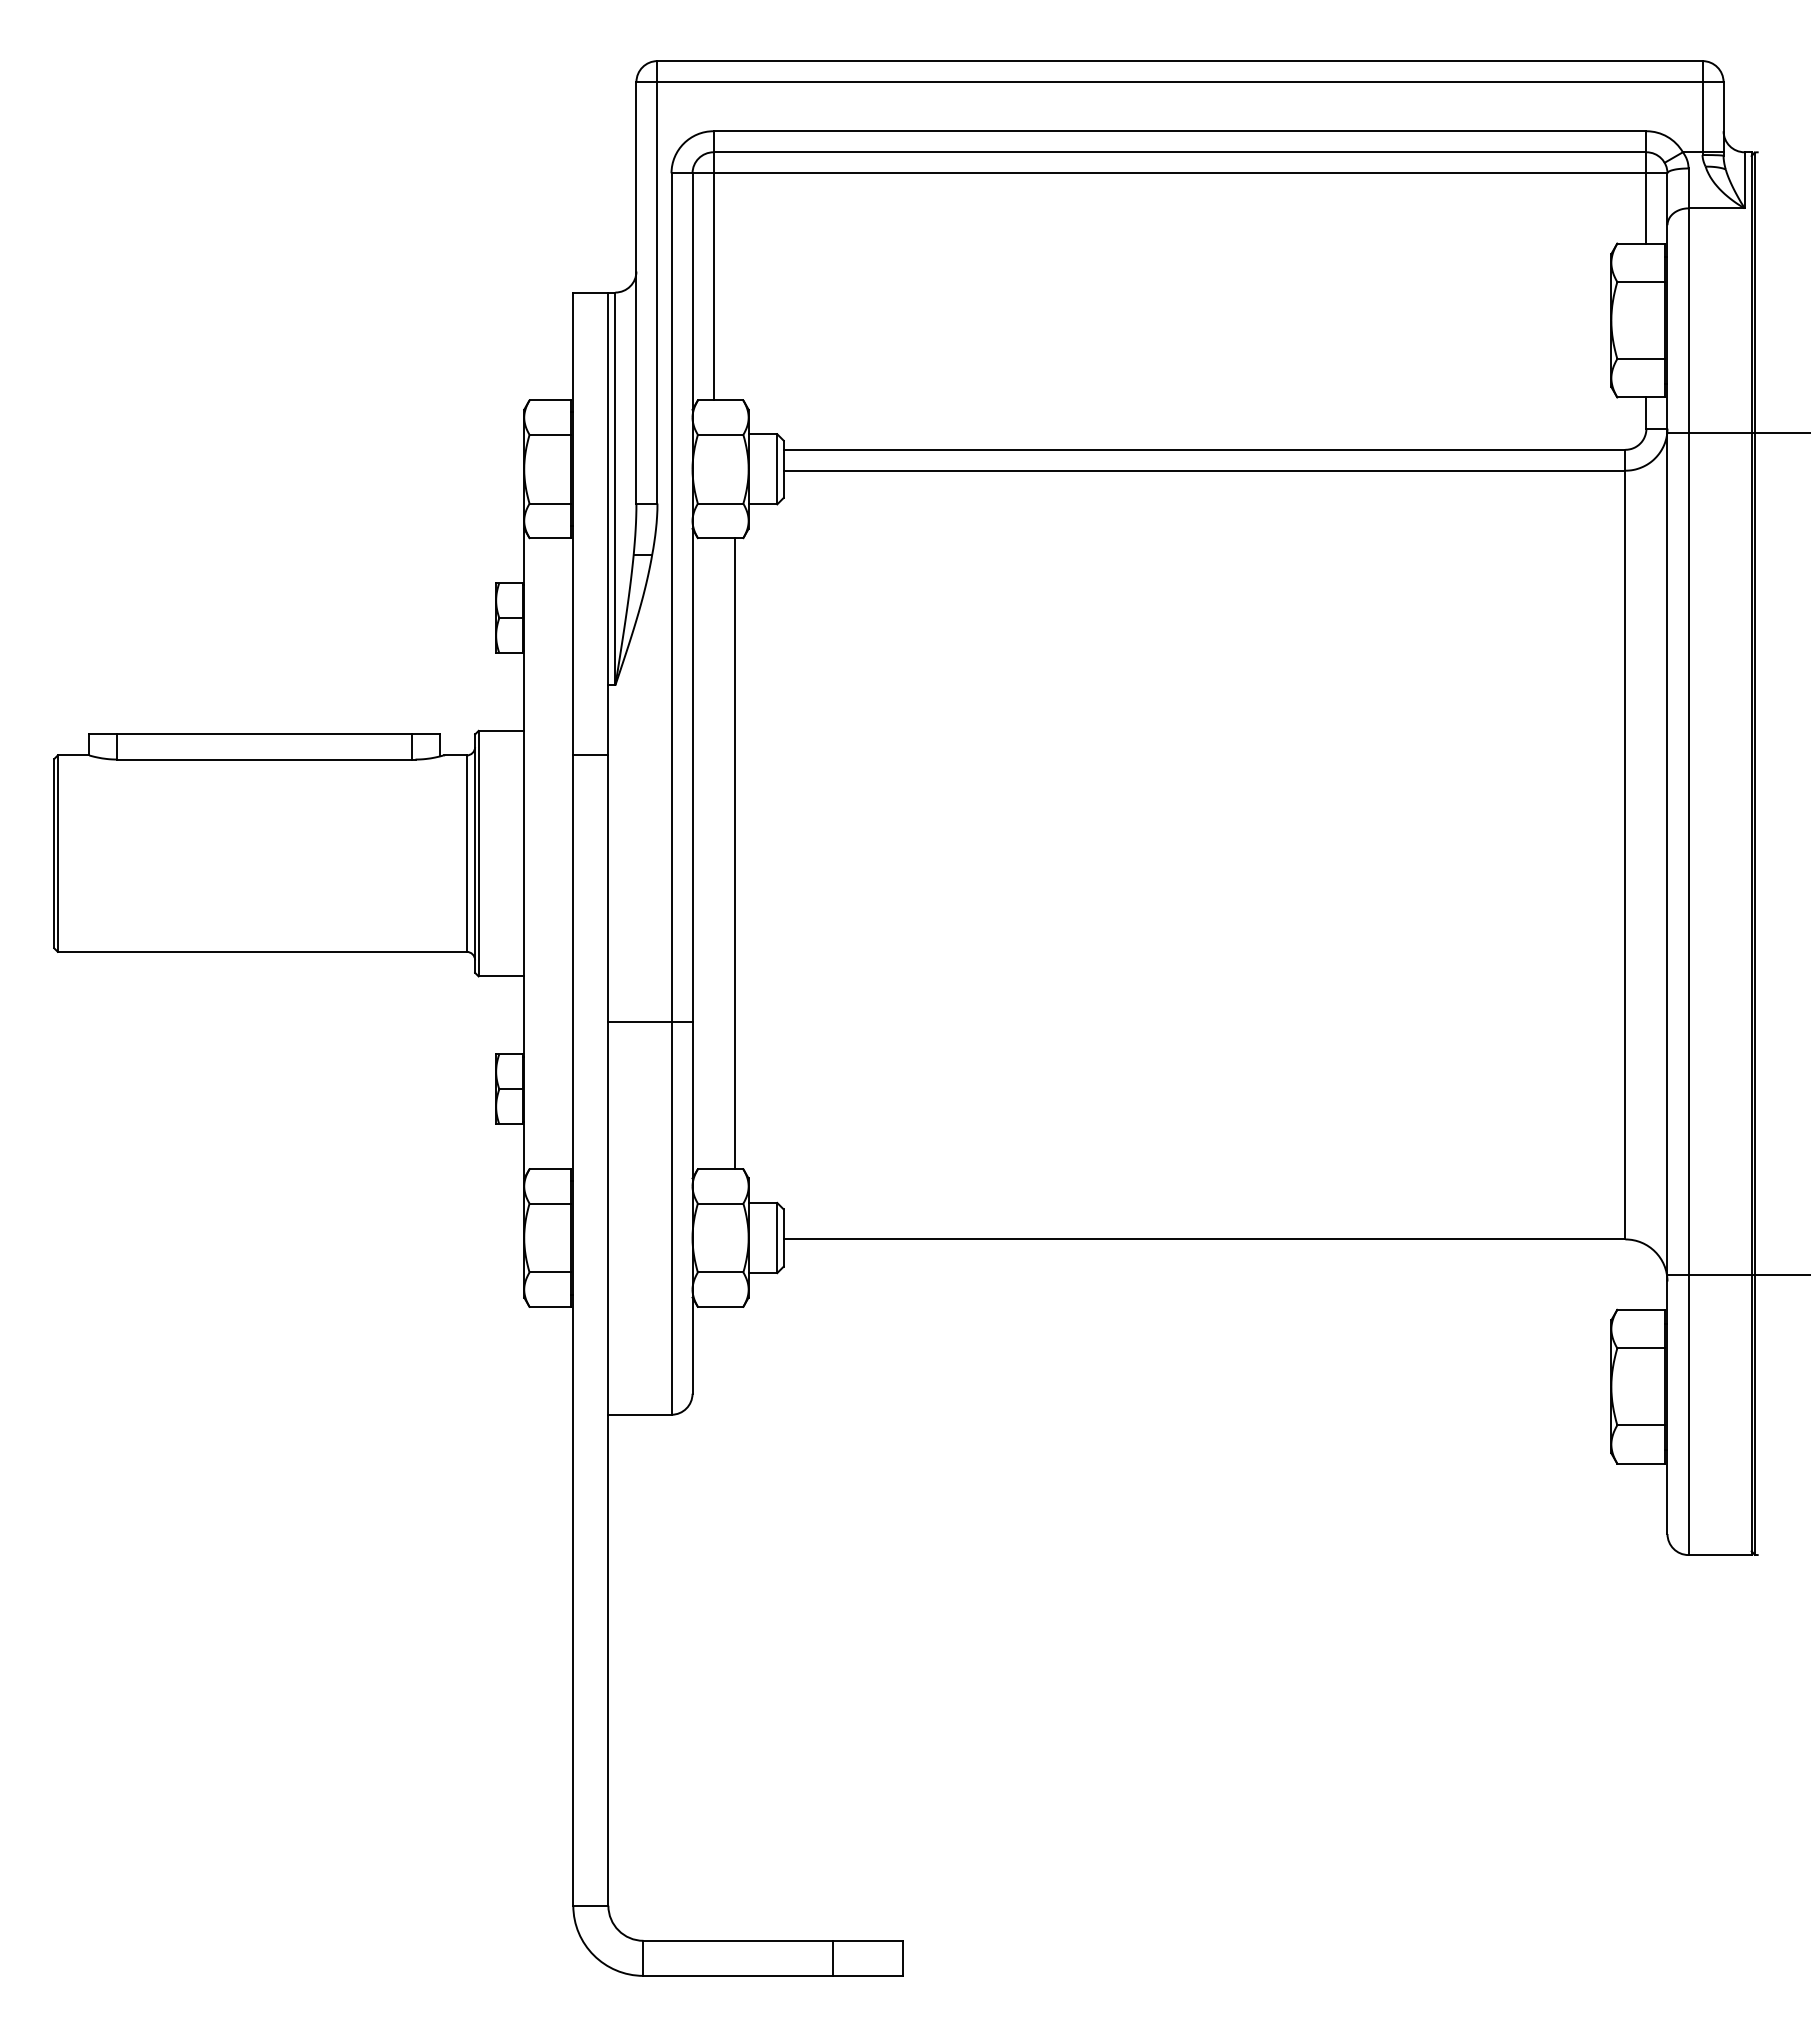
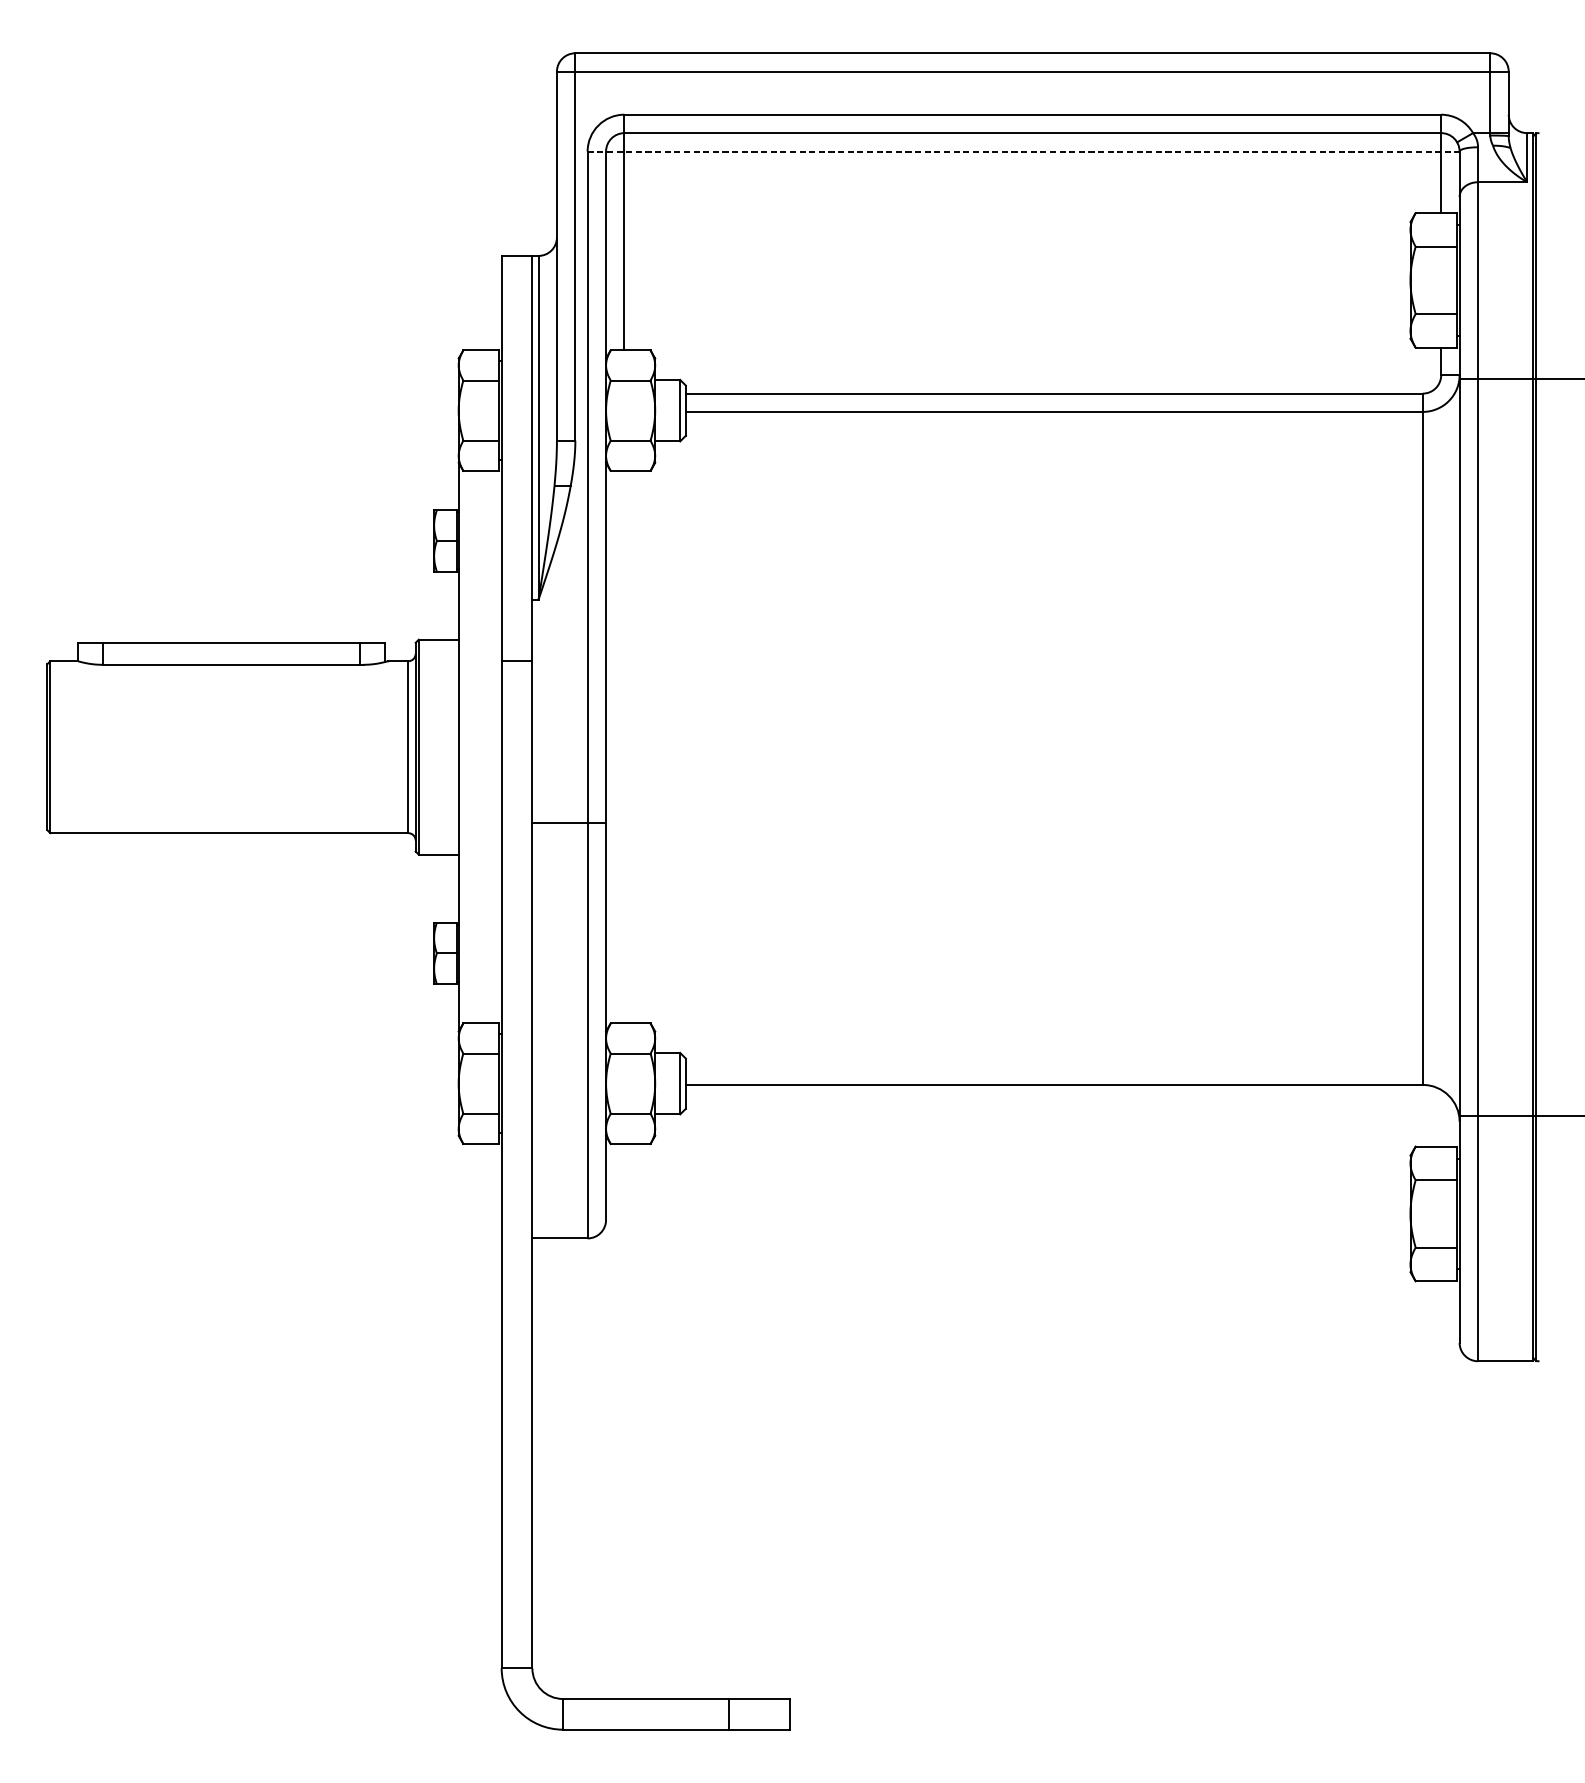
line: (1169, 173) -> (1023, 151), solid -> dashed
line: (734, 853) -> (642, 747), removed
line: (650, 1022) -> (569, 823), moved

